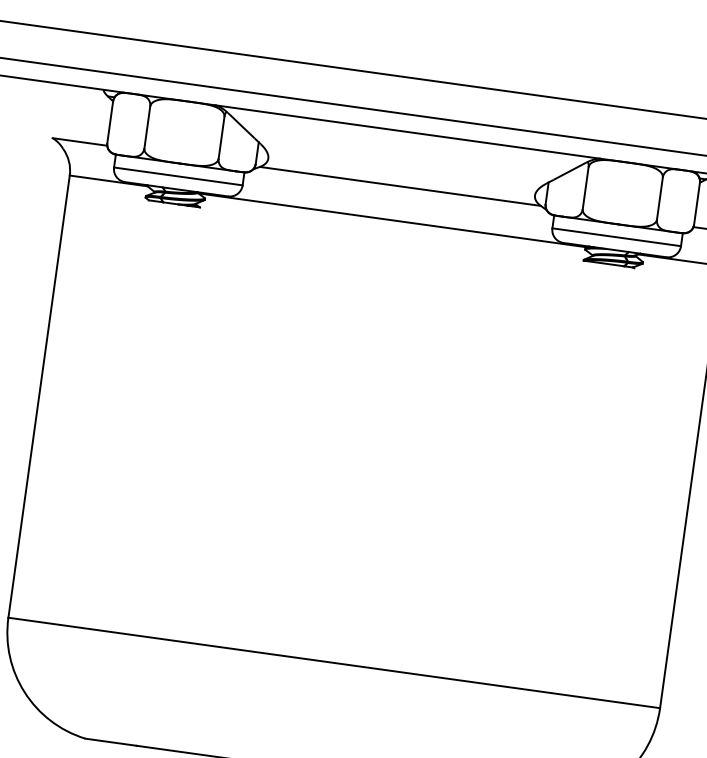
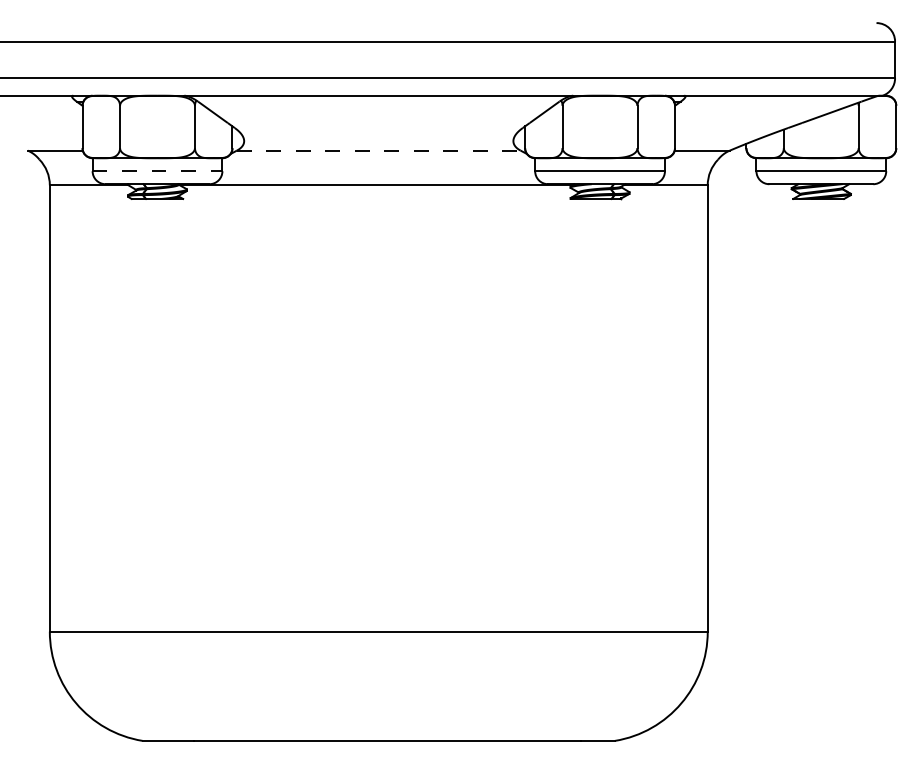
line: (178, 176) -> (157, 171), solid -> dashed
line: (400, 186) -> (378, 150), solid -> dashed

